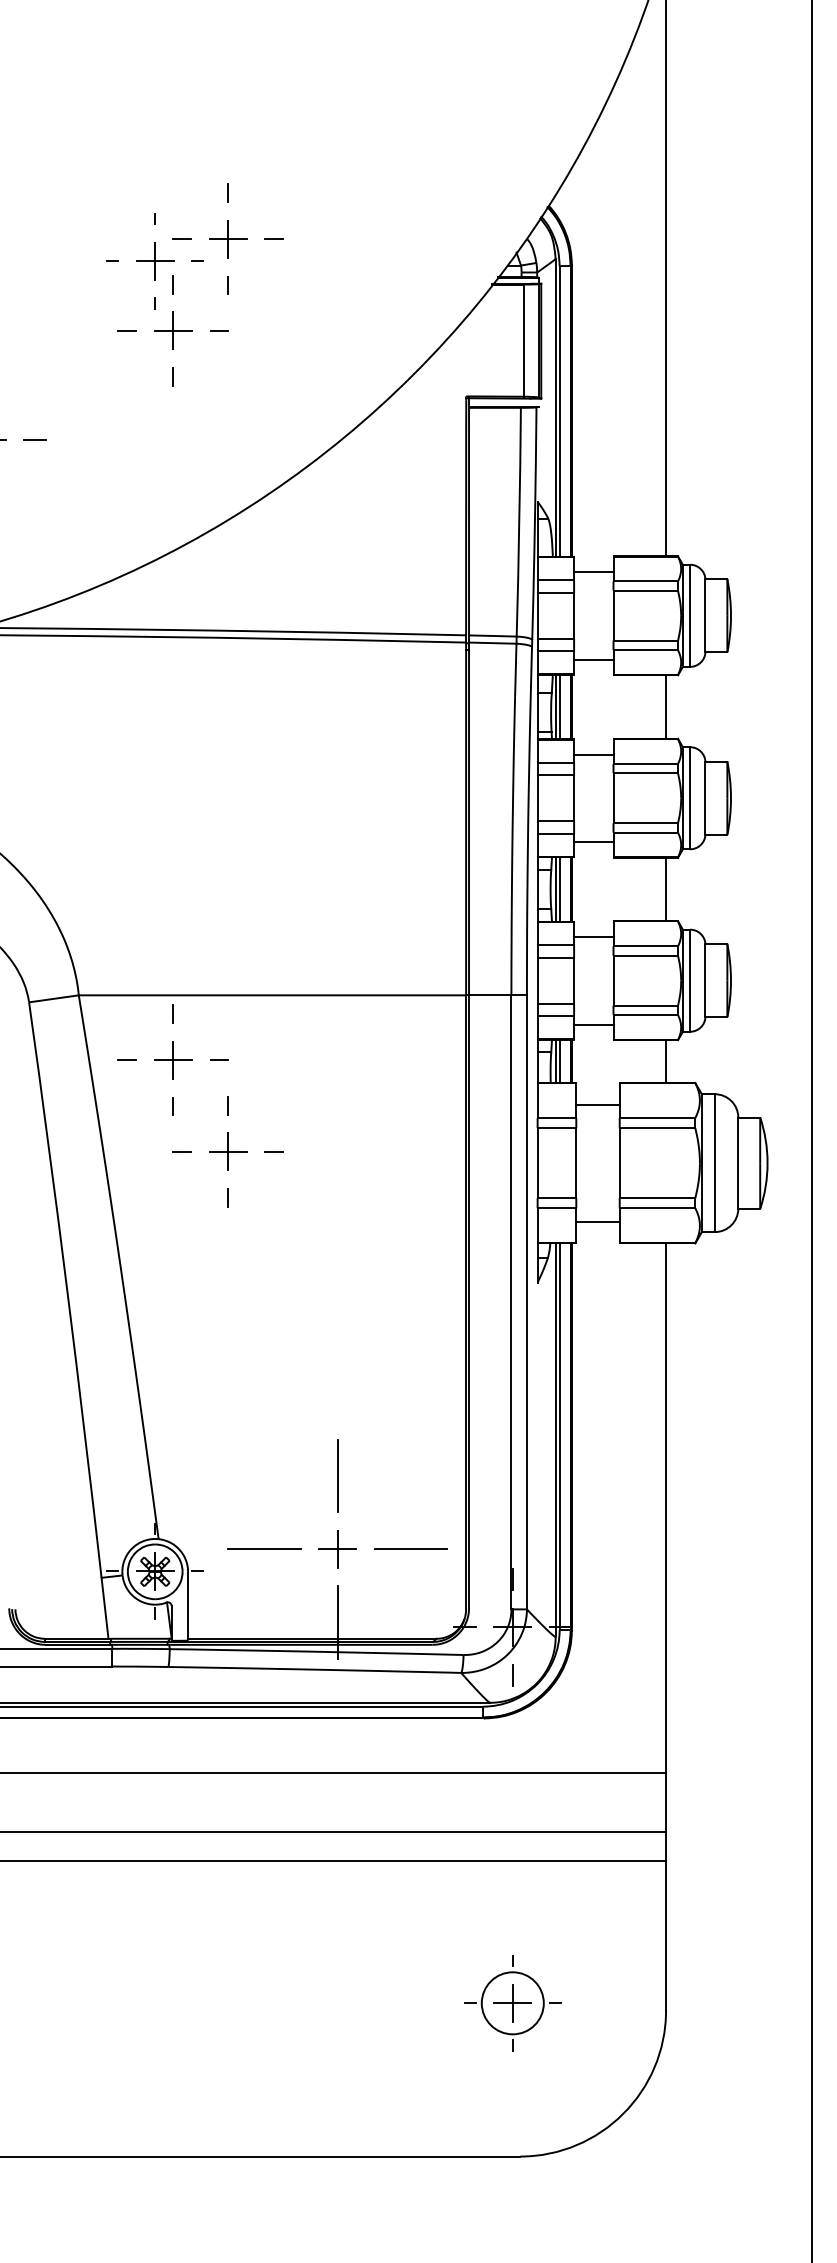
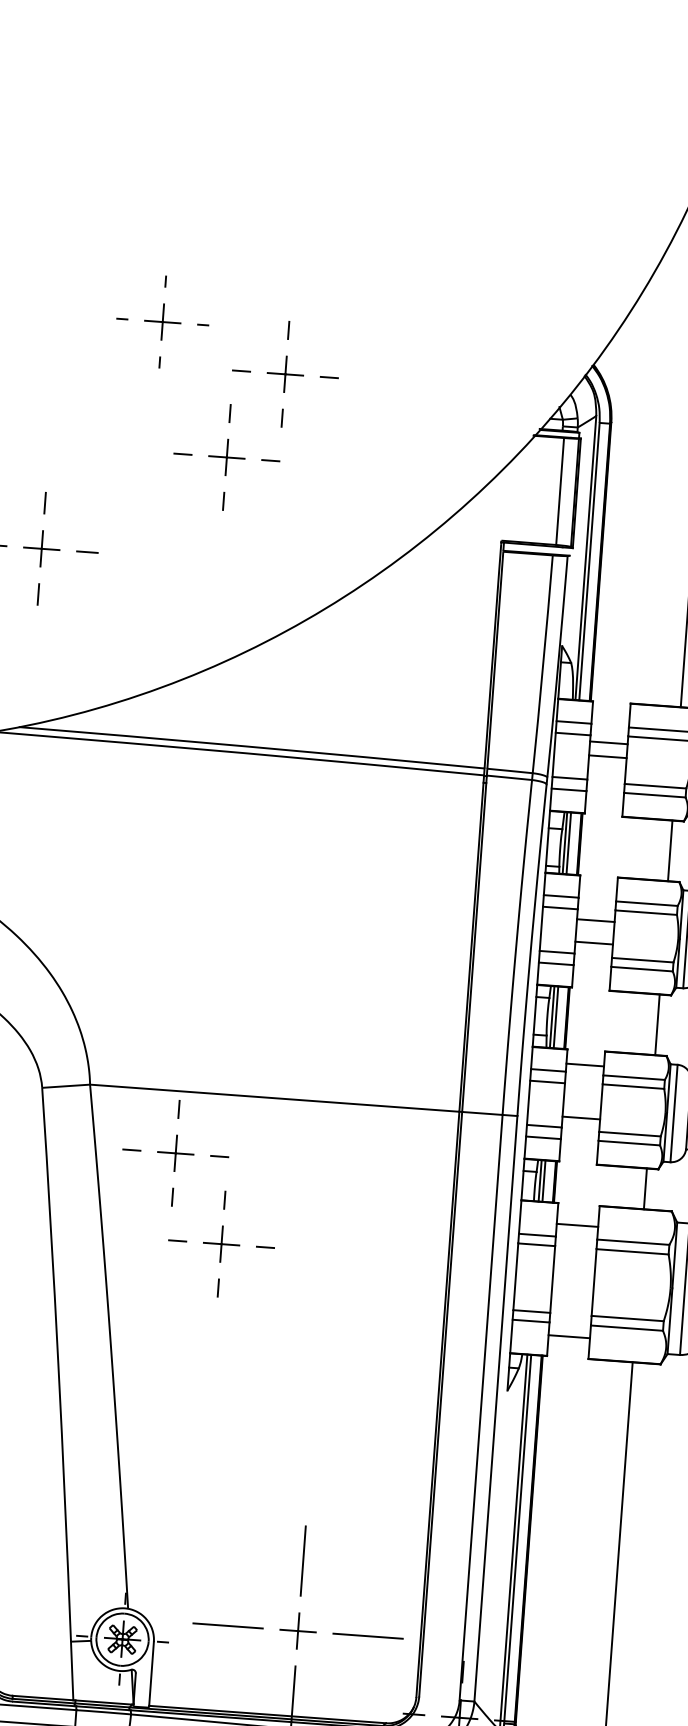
part: (154, 261) -> (162, 322), moved
line: (593, 572) -> (608, 743), moved
line: (593, 659) -> (607, 756), moved
line: (593, 754) -> (595, 920), moved
line: (593, 842) -> (593, 943), moved
line: (593, 1024) -> (581, 1117), moved

